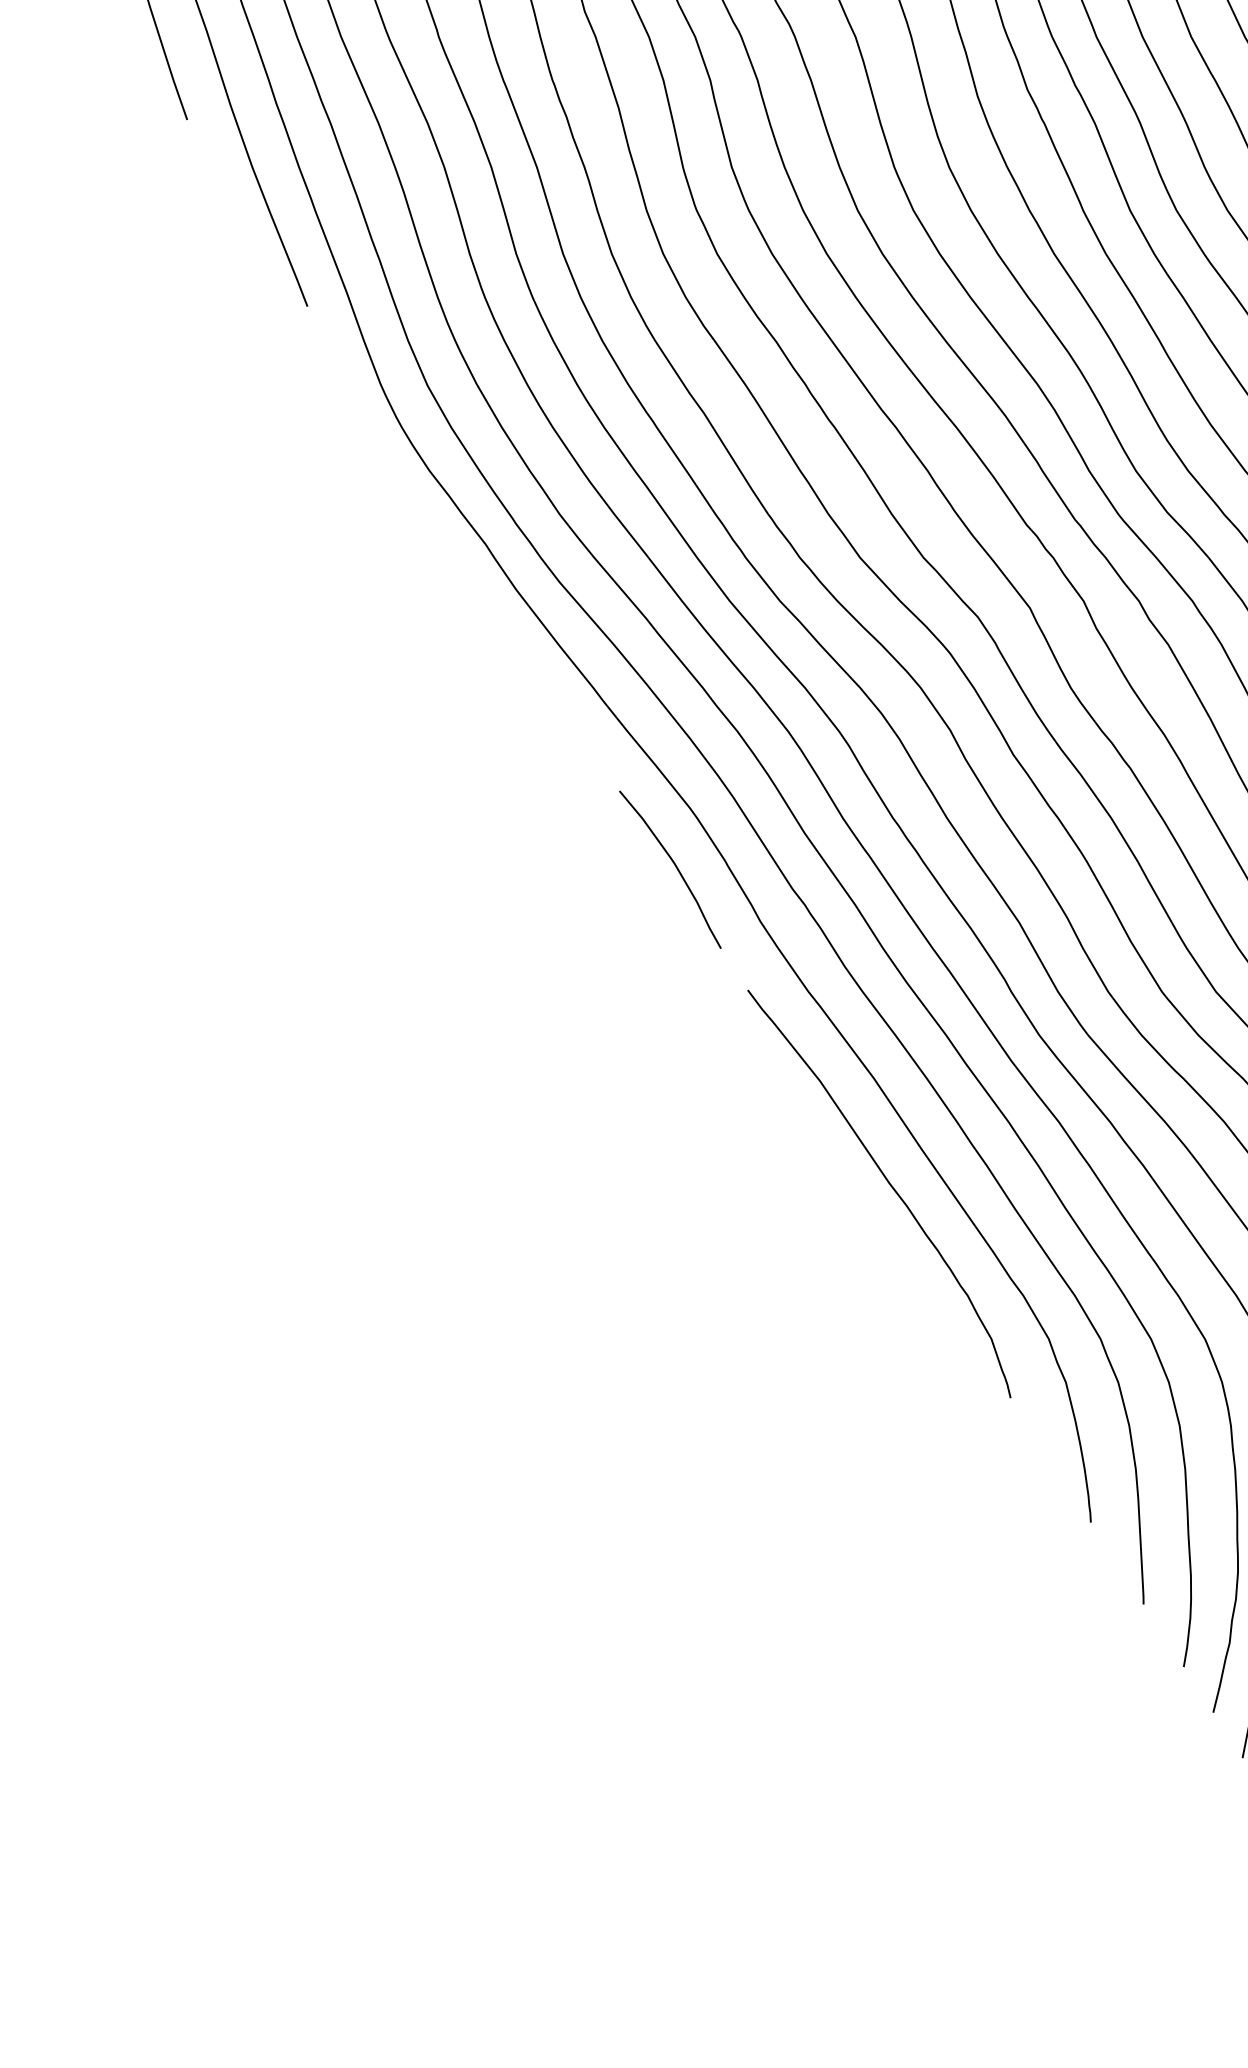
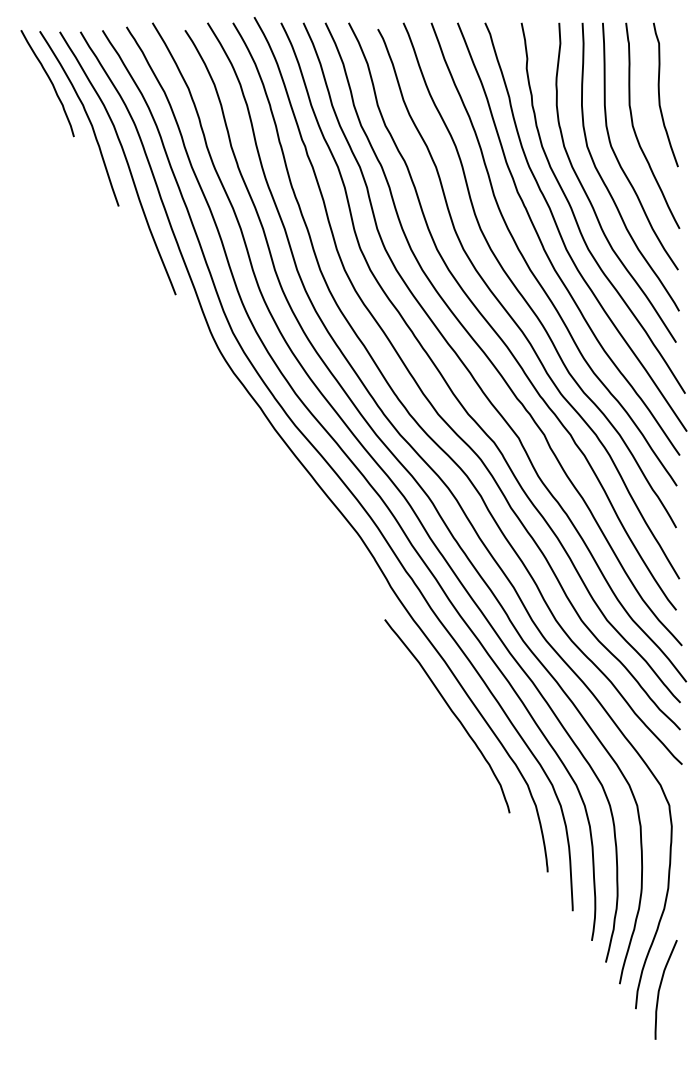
curve: (673, 865) -> (349, 560), removed

